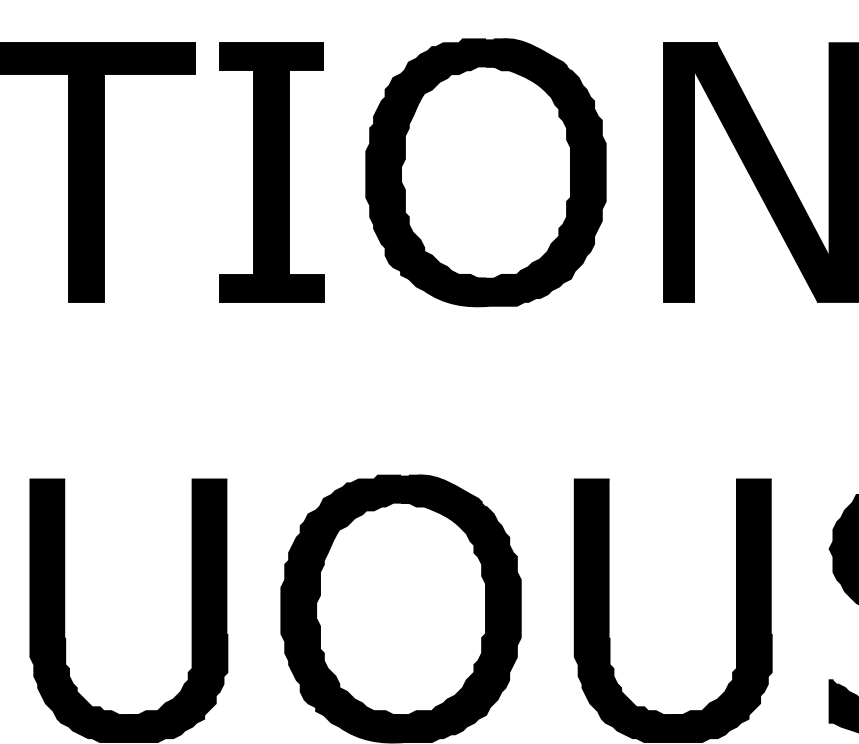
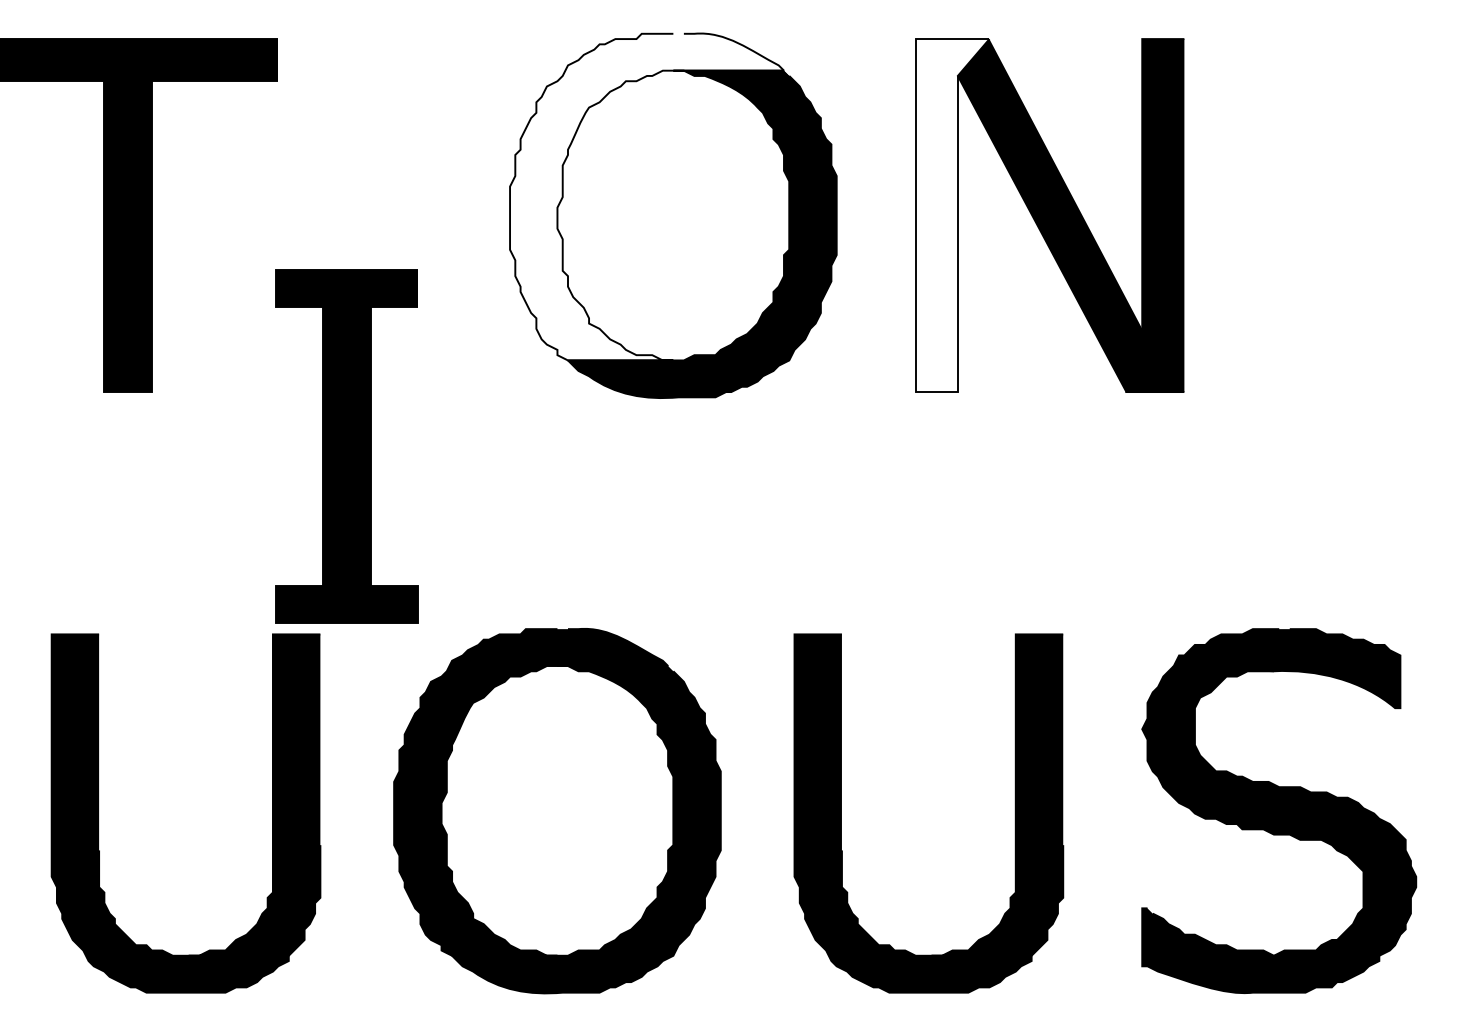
fill: (467, 158) -> (647, 196), removed
part: (271, 172) -> (346, 446), moved
fill: (690, 172) -> (952, 215), removed

